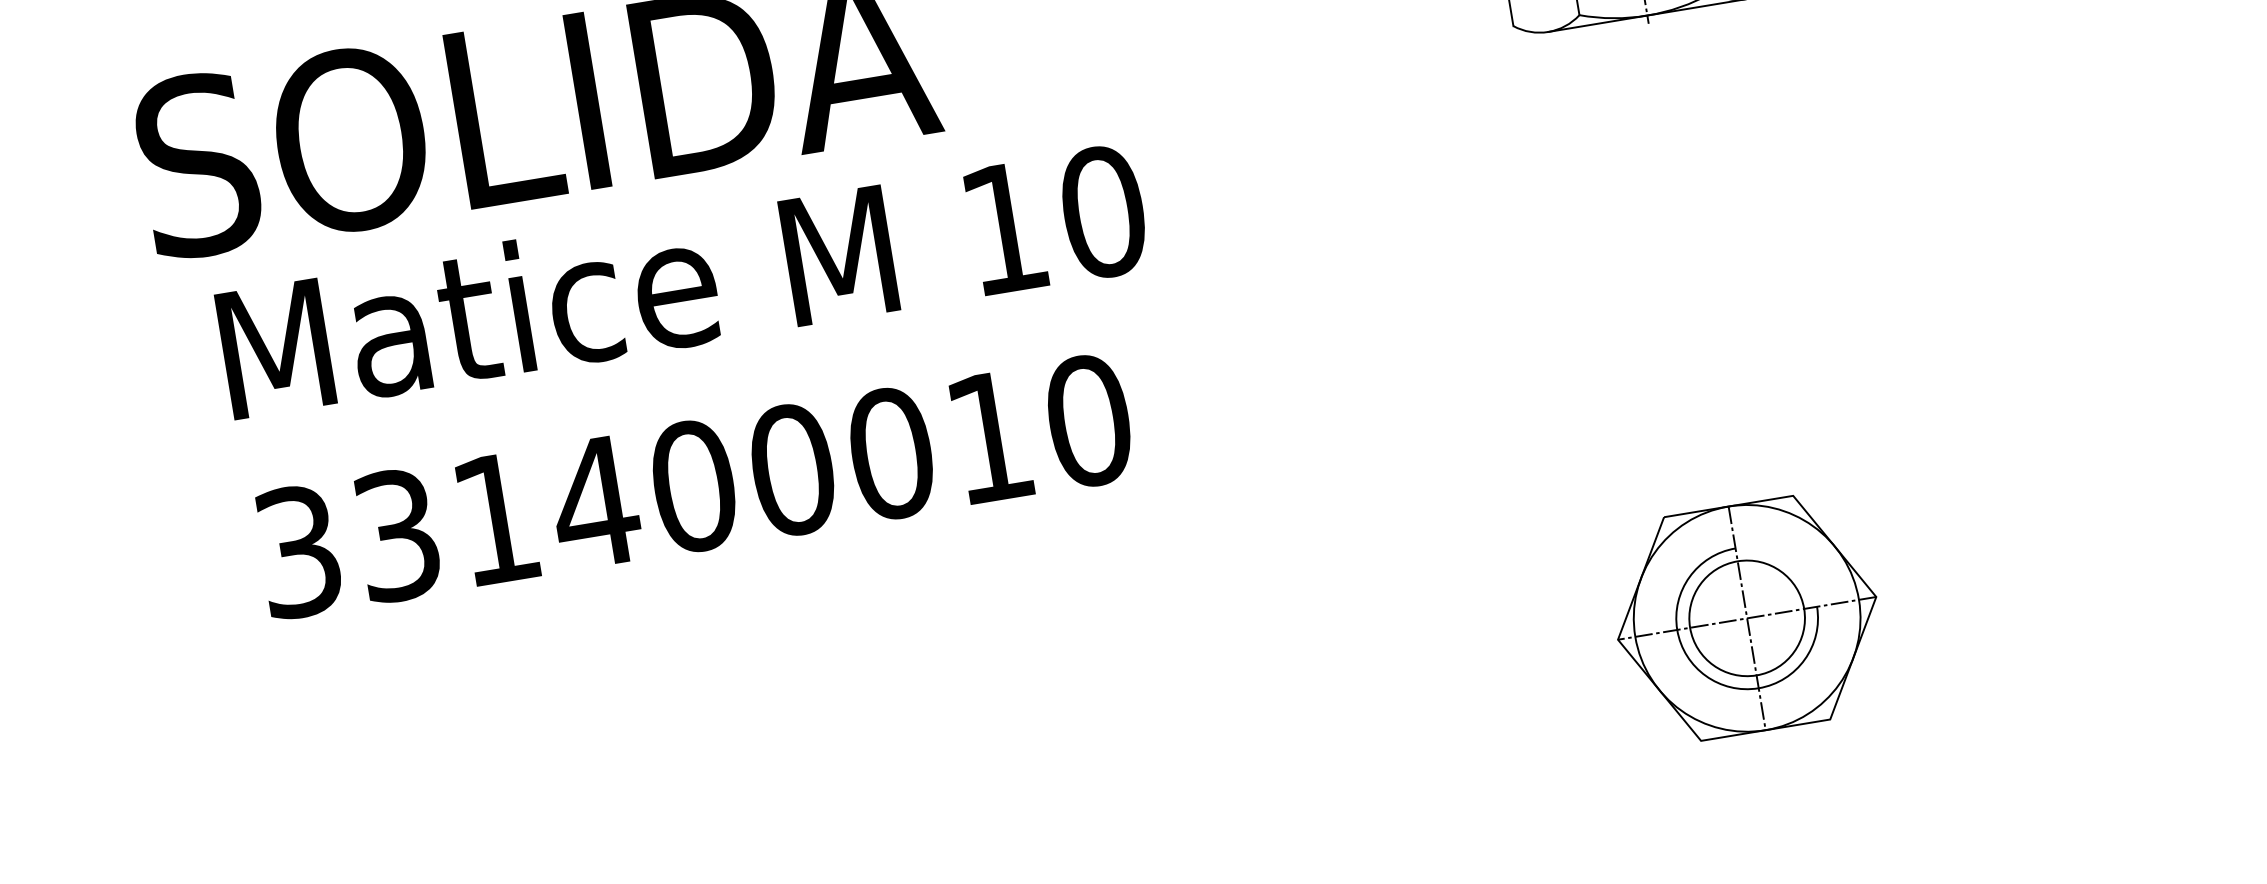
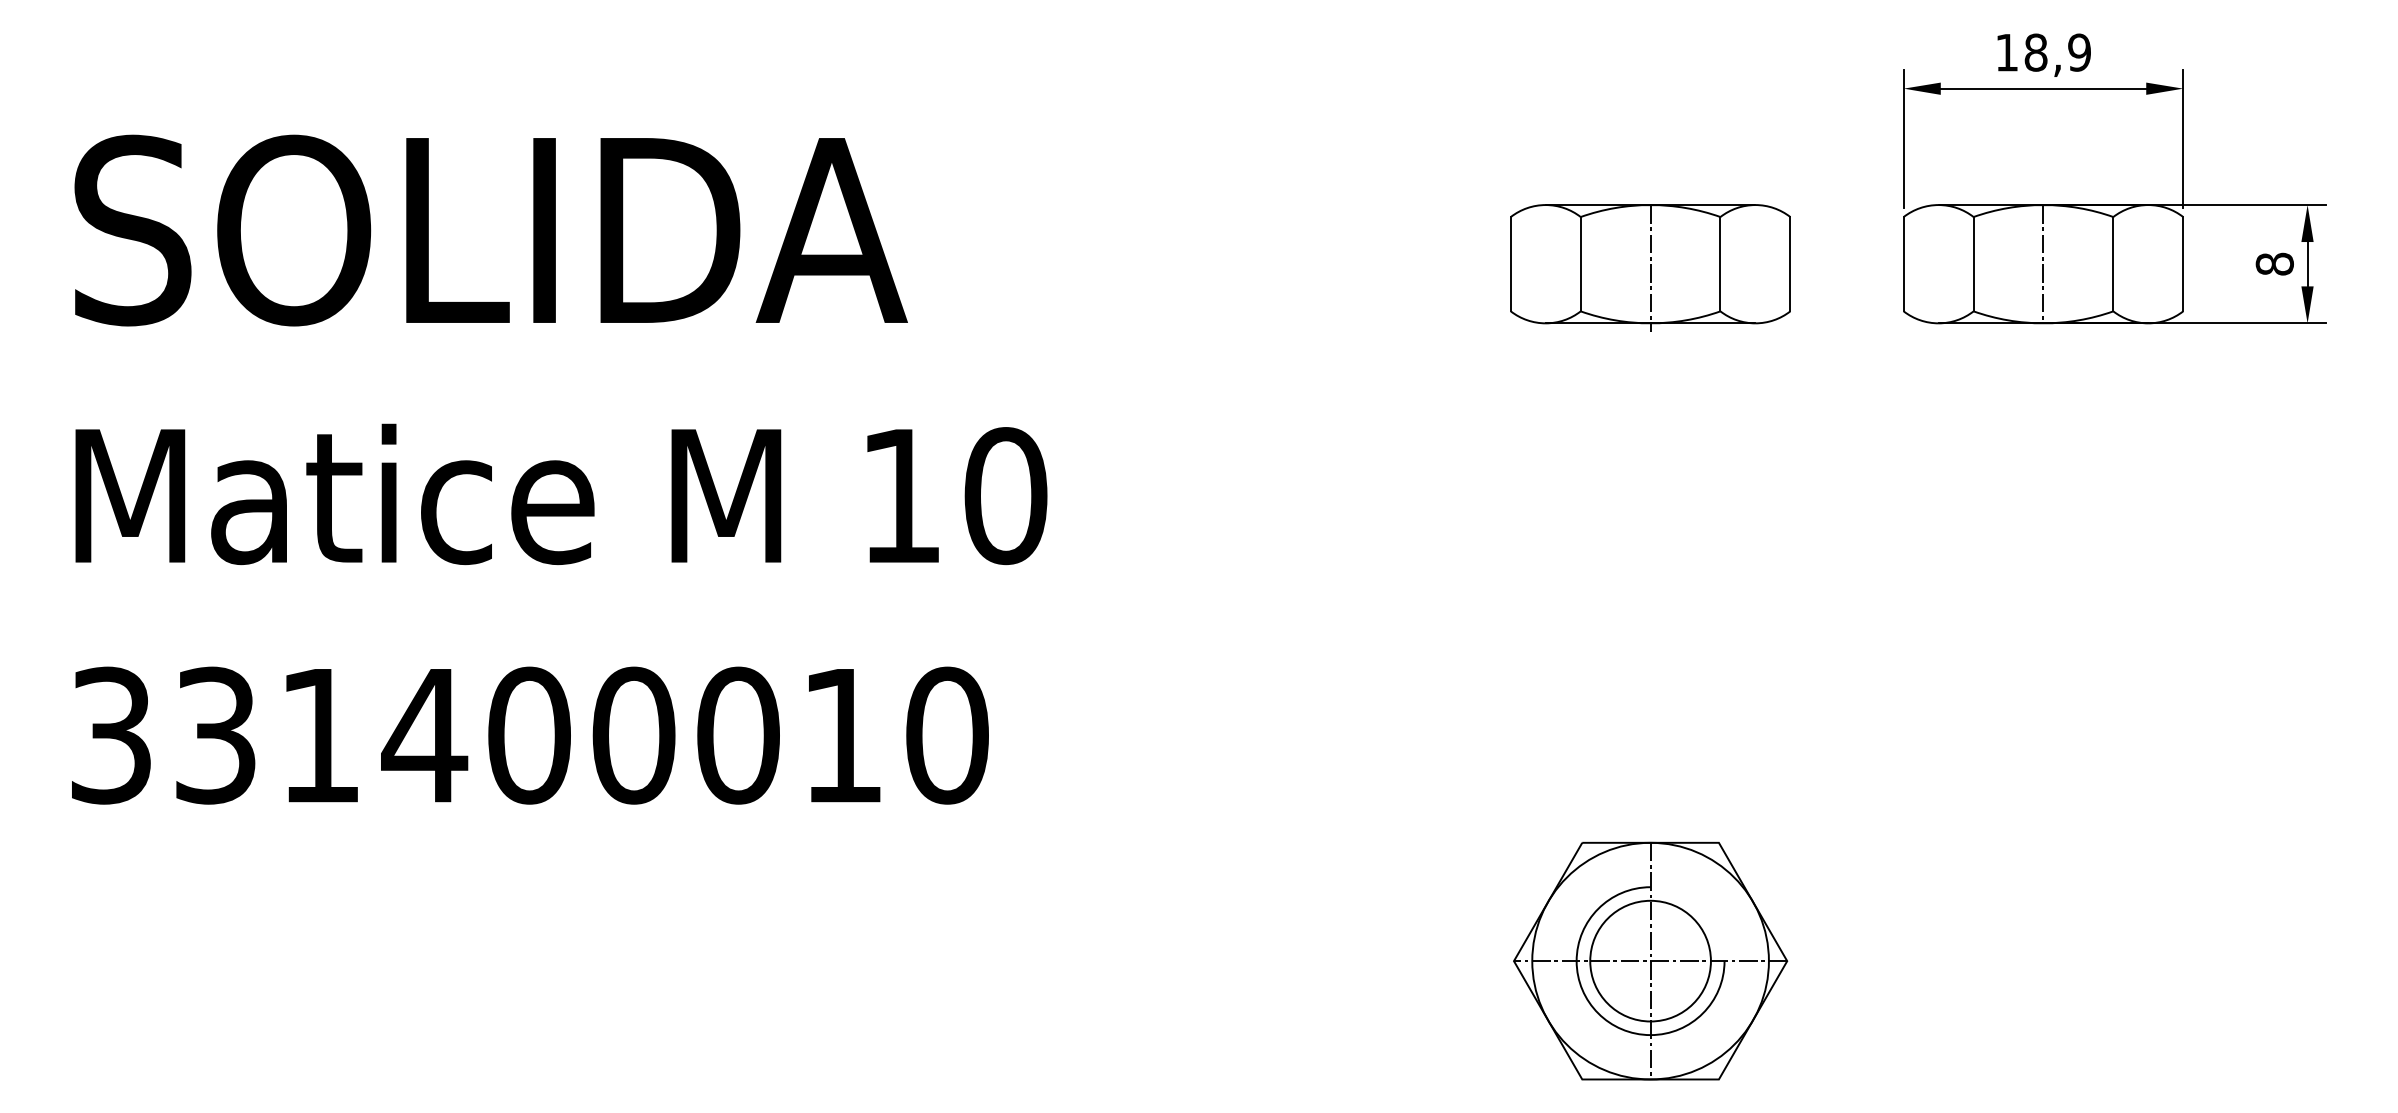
text: (683, 280) -> (561, 494), moved
text: (694, 486) -> (530, 735), moved

